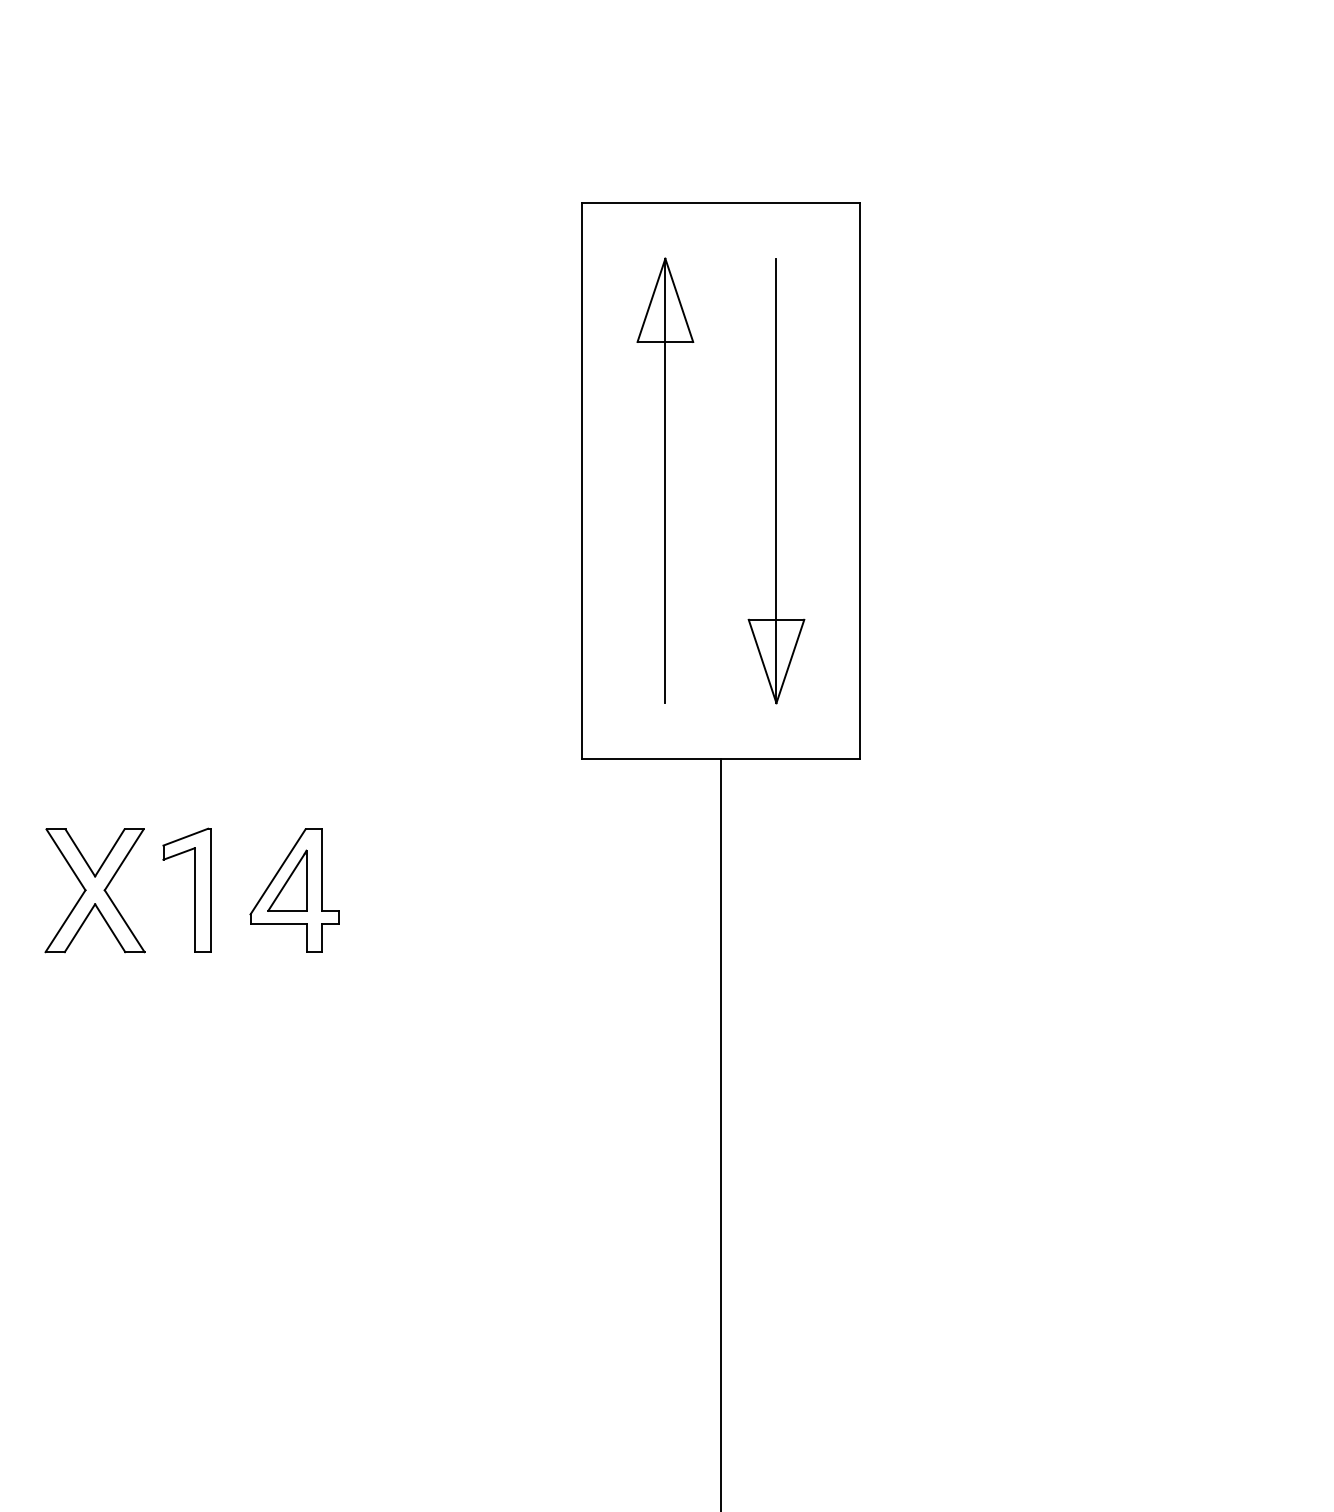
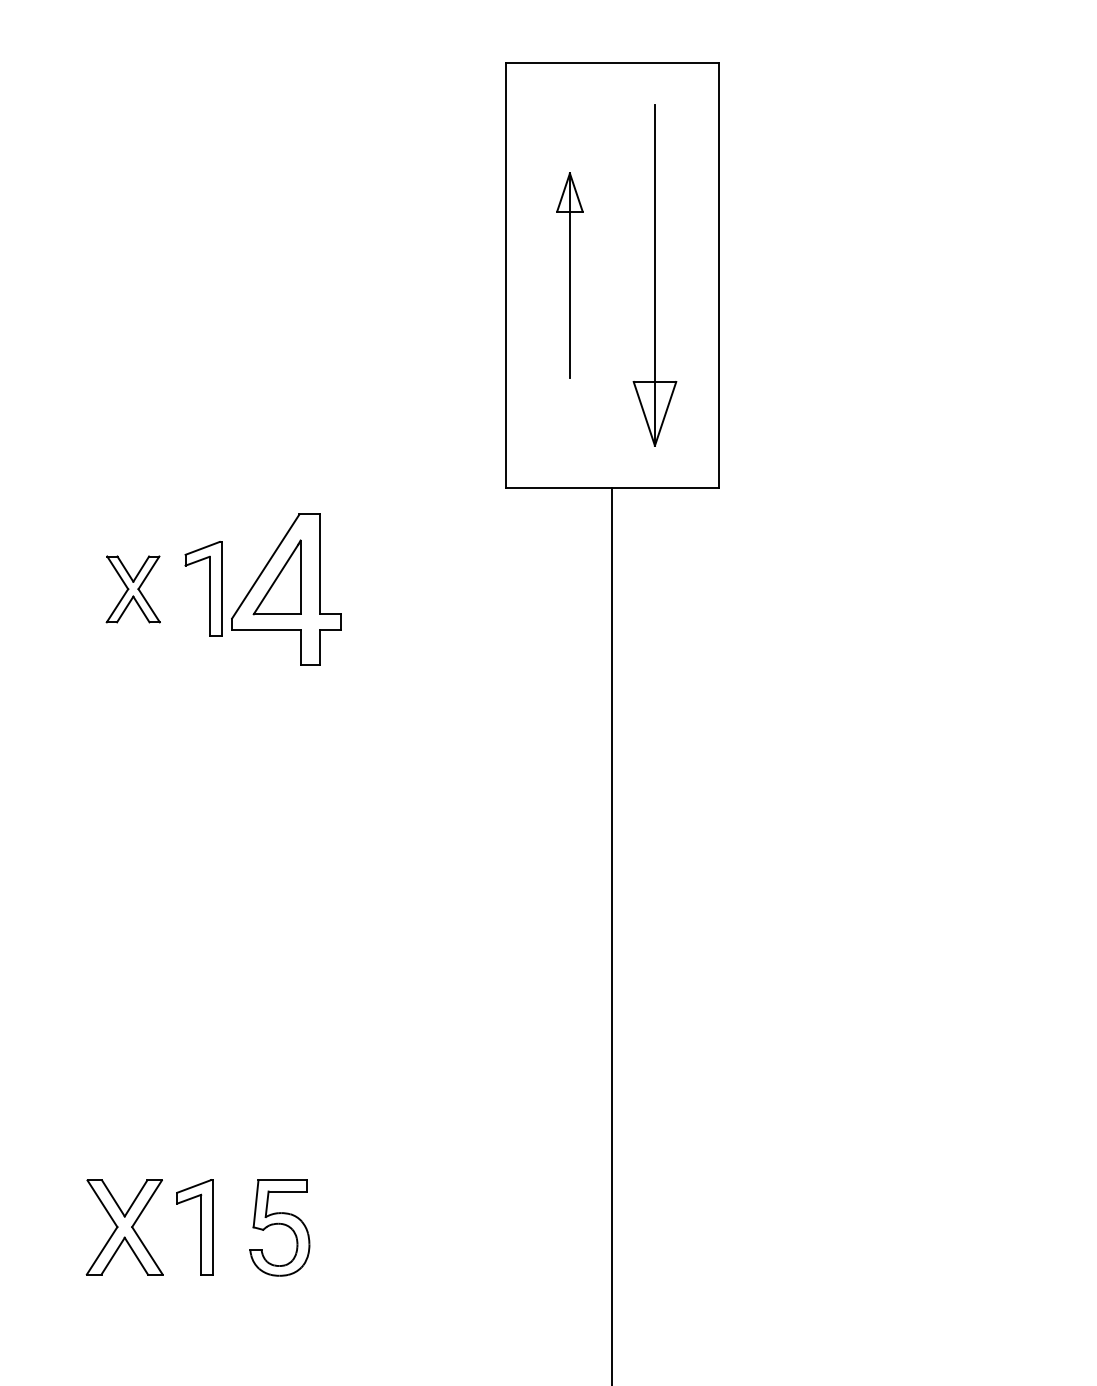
part: (664, 480) -> (569, 275), size x0.6
part: (293, 889) -> (285, 588), size x1.6
part: (95, 890) -> (133, 589), size x0.7

